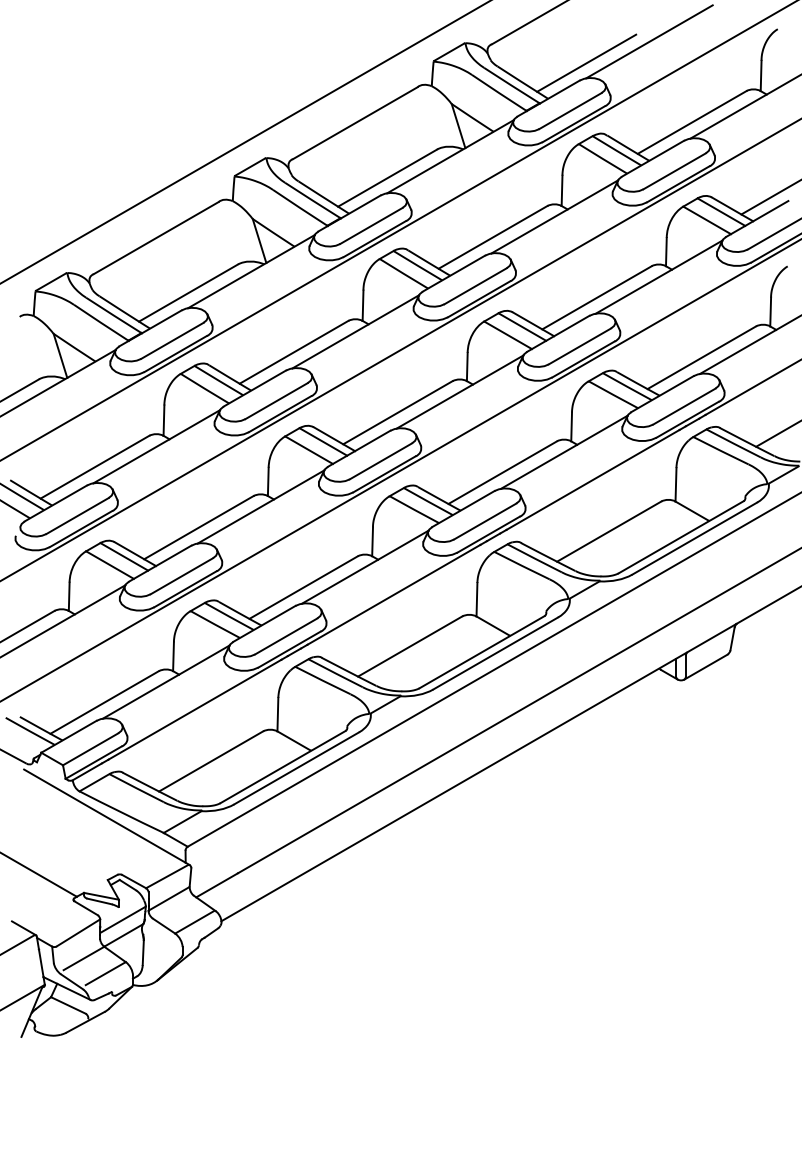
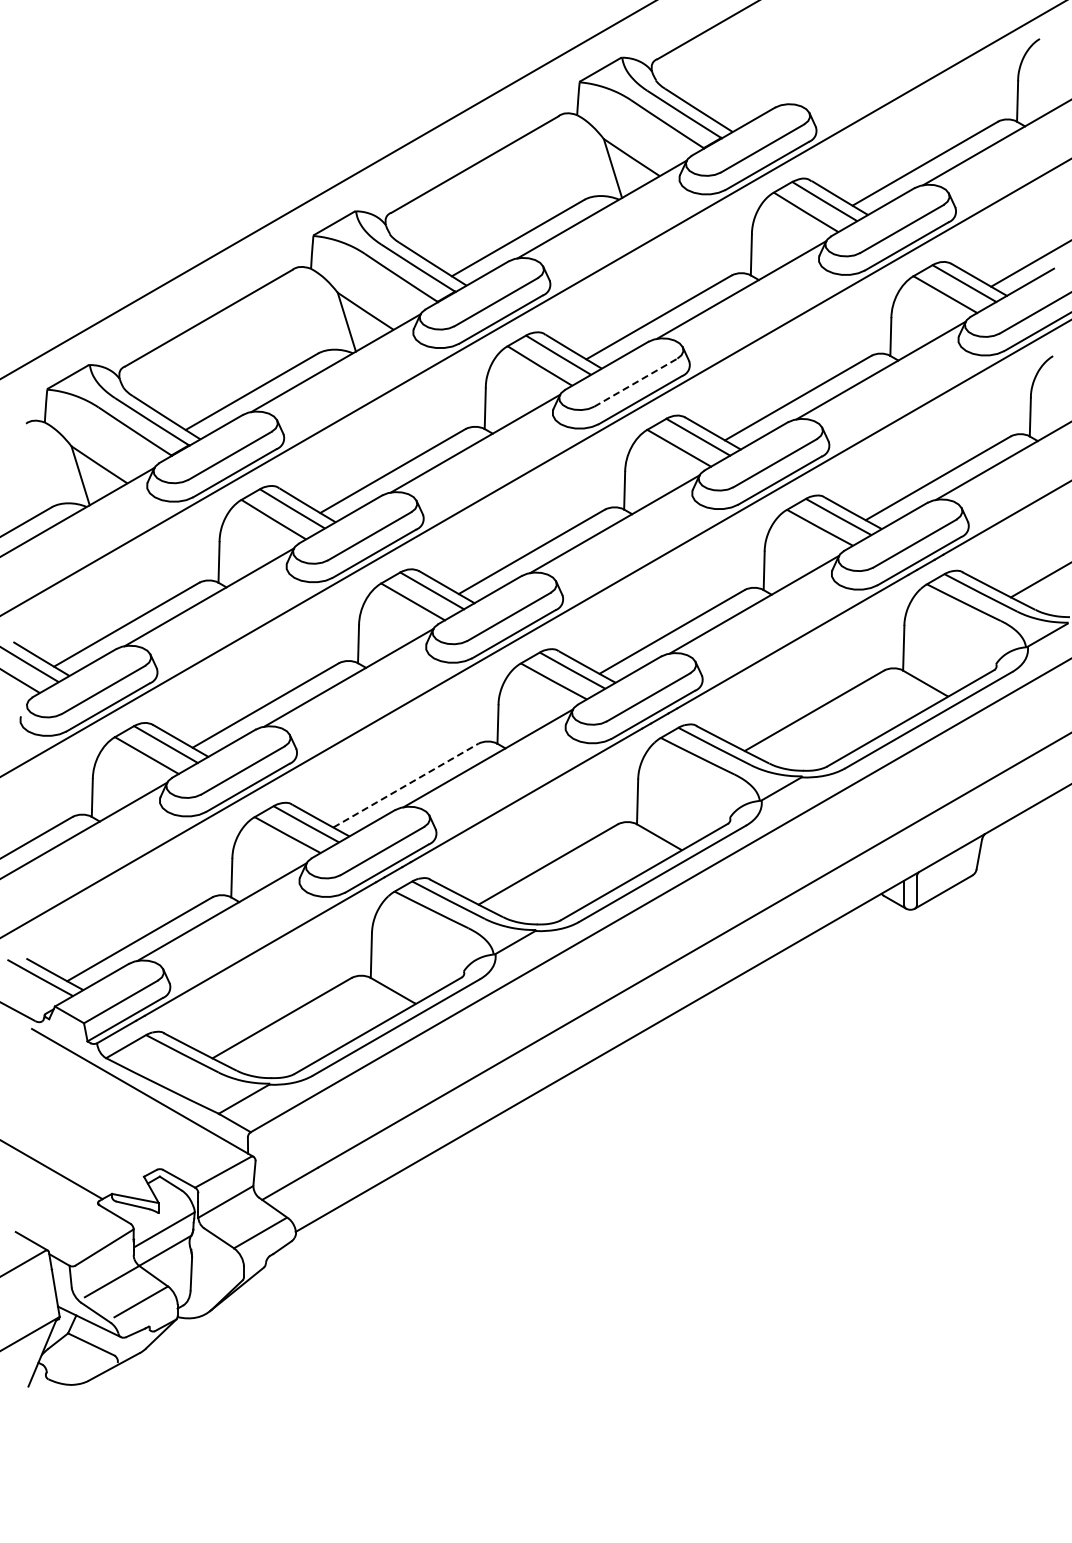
line: (648, 41) -> (867, 55), removed
line: (586, 63) -> (784, 84), removed
line: (476, 286) -> (636, 382), solid -> dashed
line: (303, 587) -> (405, 785), solid -> dashed

